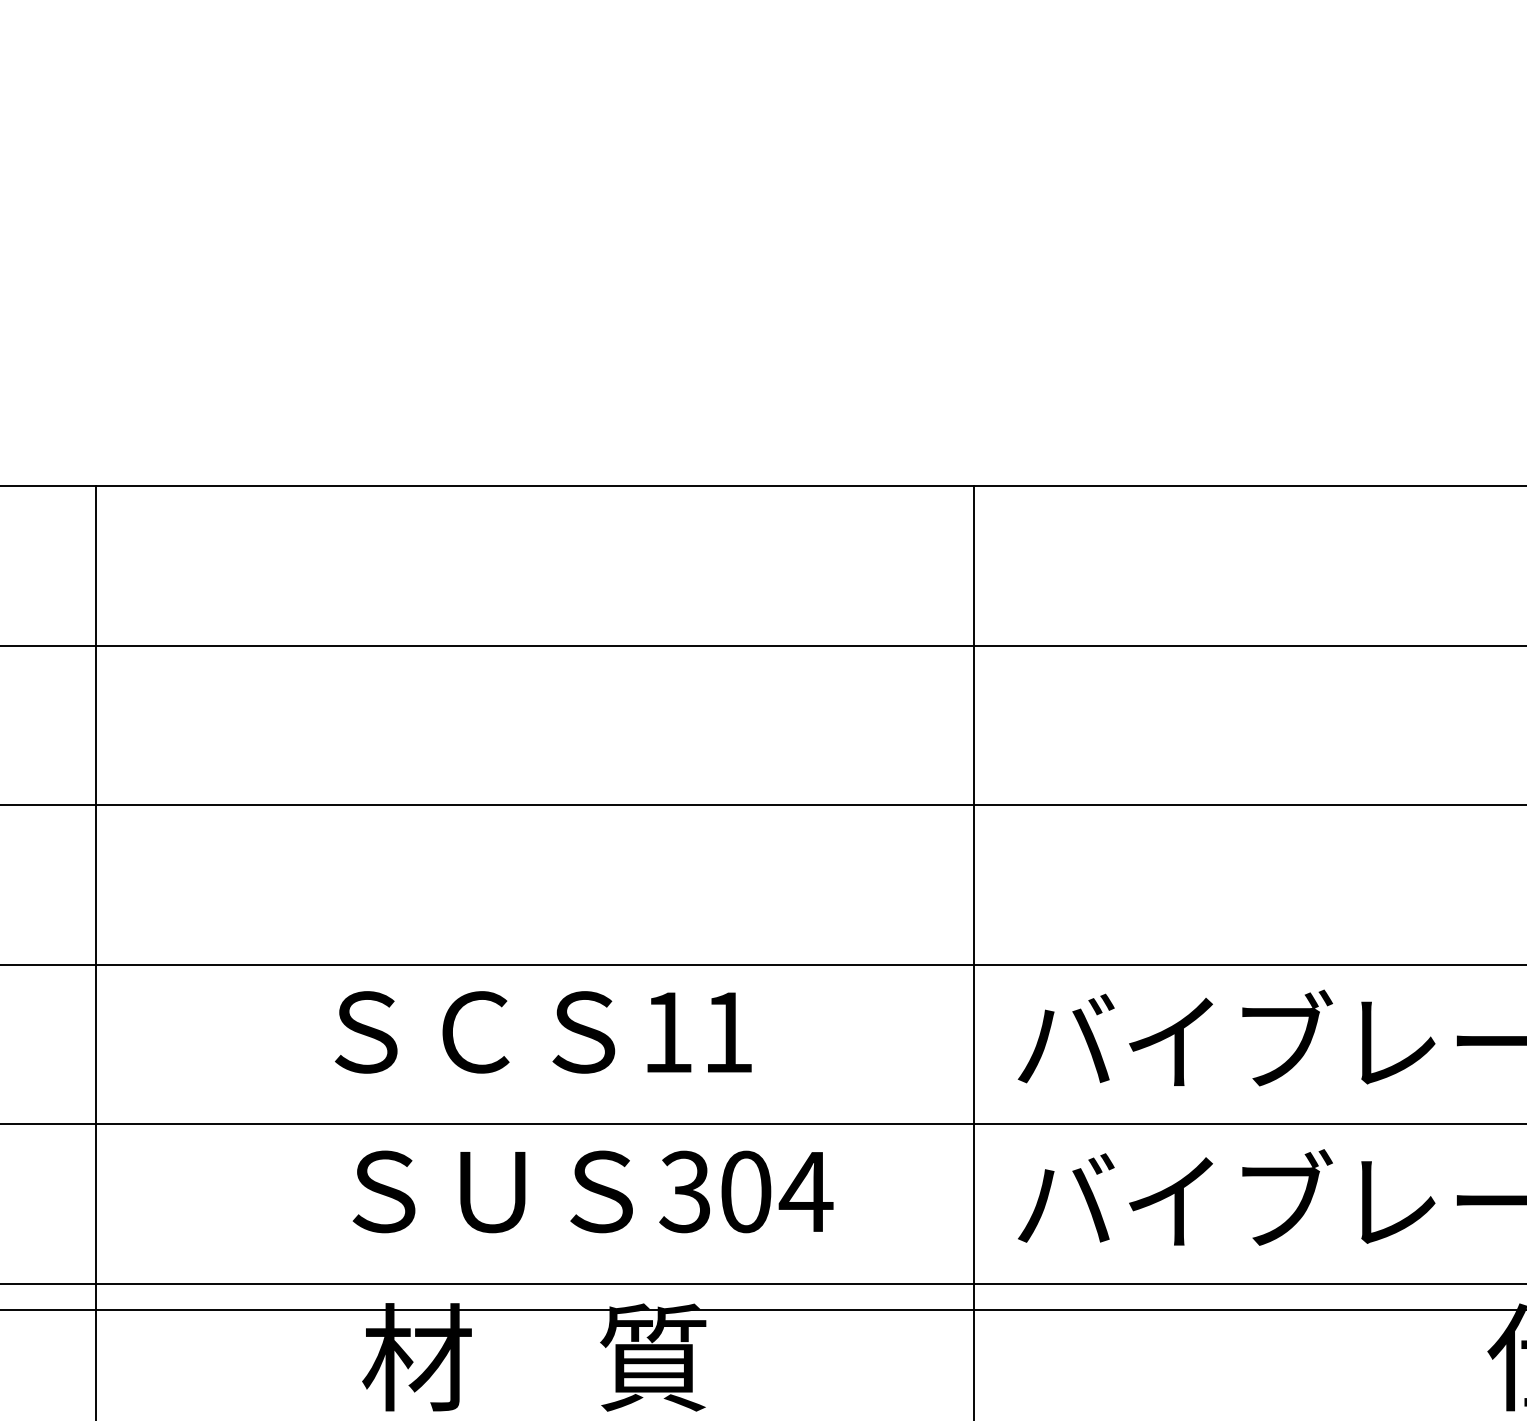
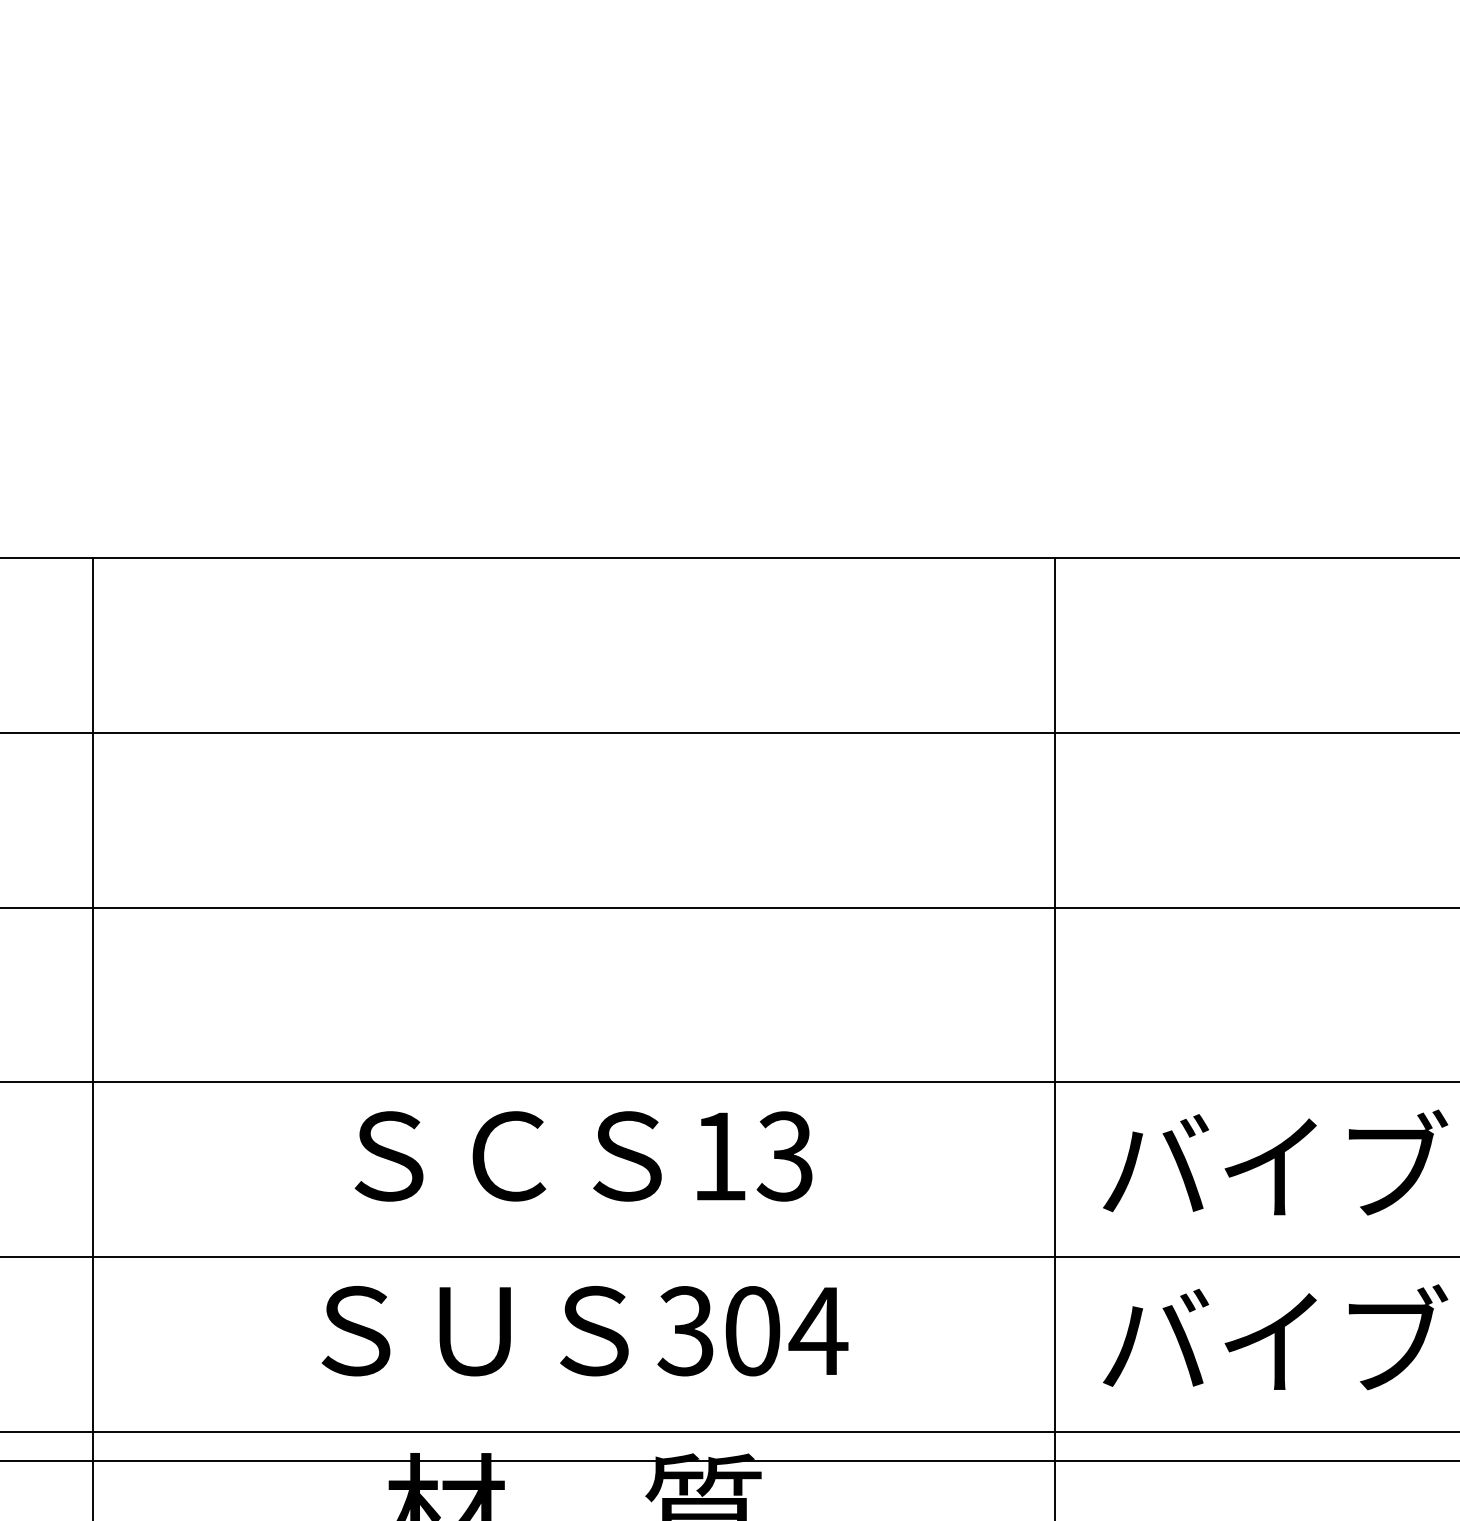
text: (726, 1032) -> (783, 1156), 11 -> 13
text: (592, 1191) -> (584, 1330), moved

